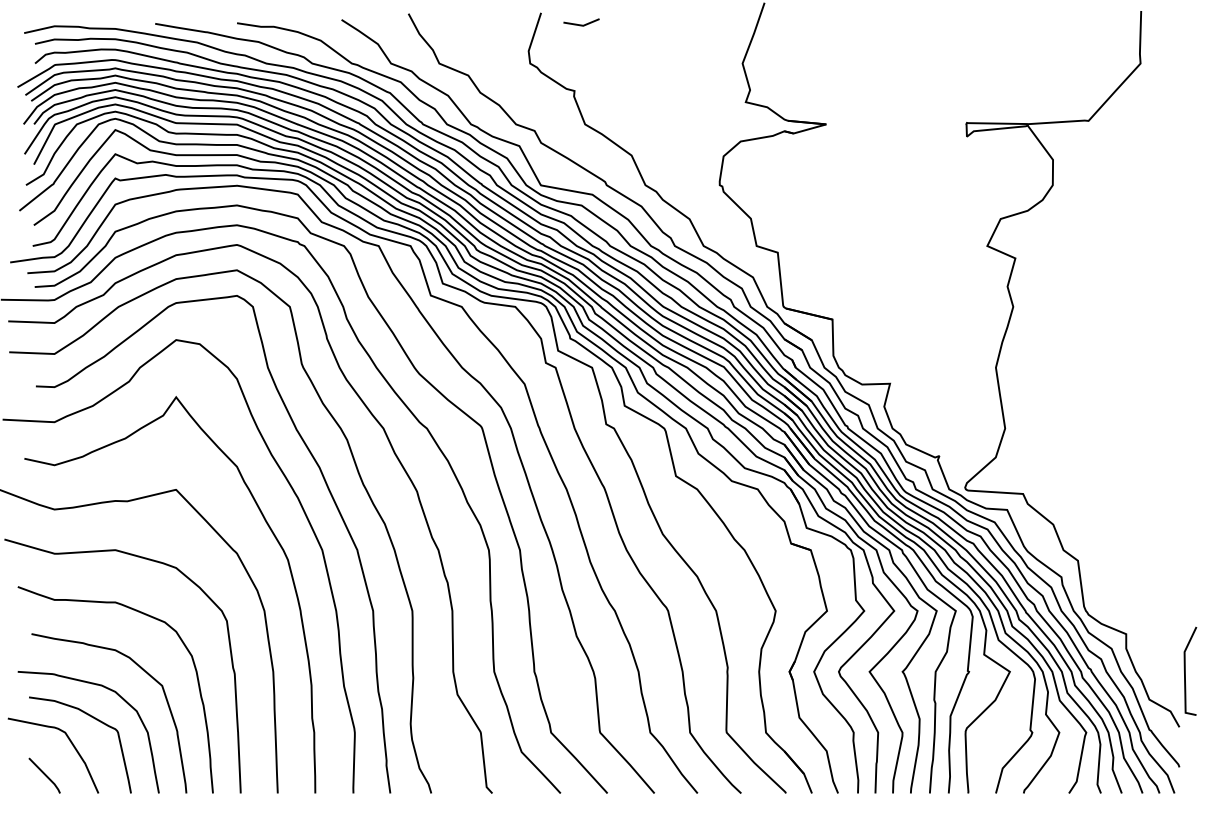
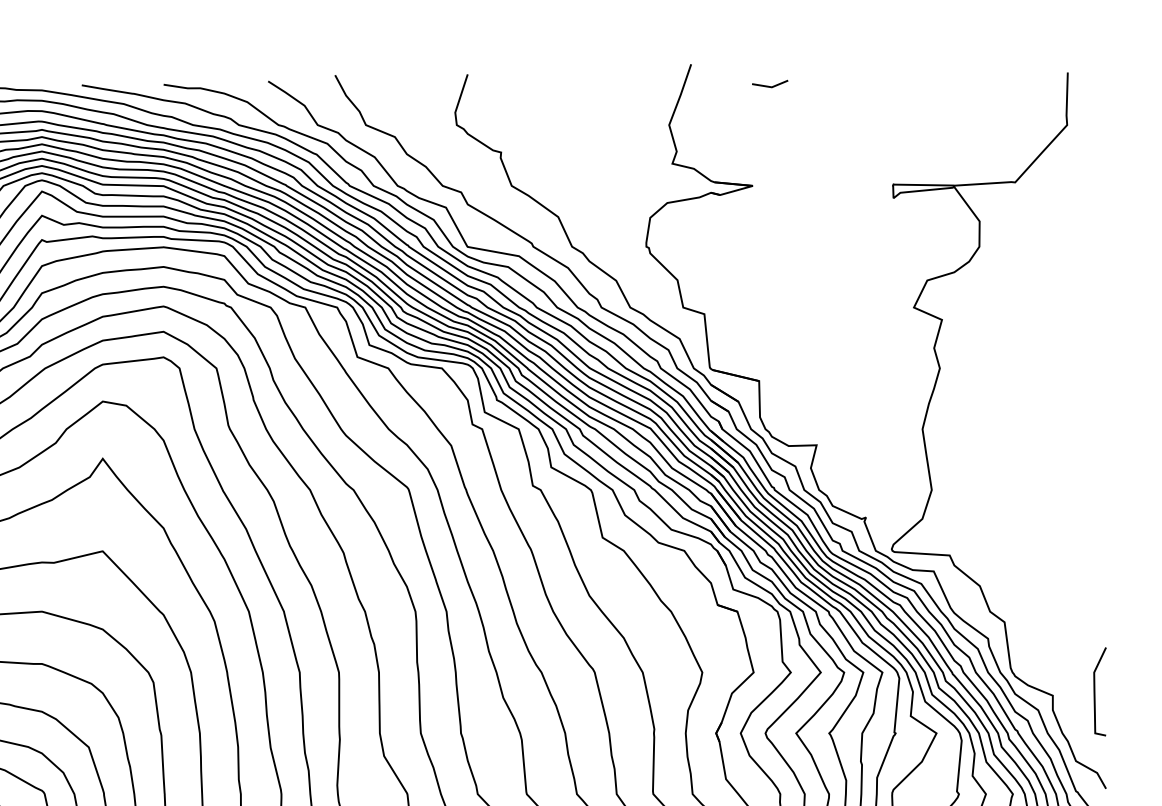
line: (581, 24) -> (770, 86), moved
curve: (1185, 670) -> (1095, 691), moved

